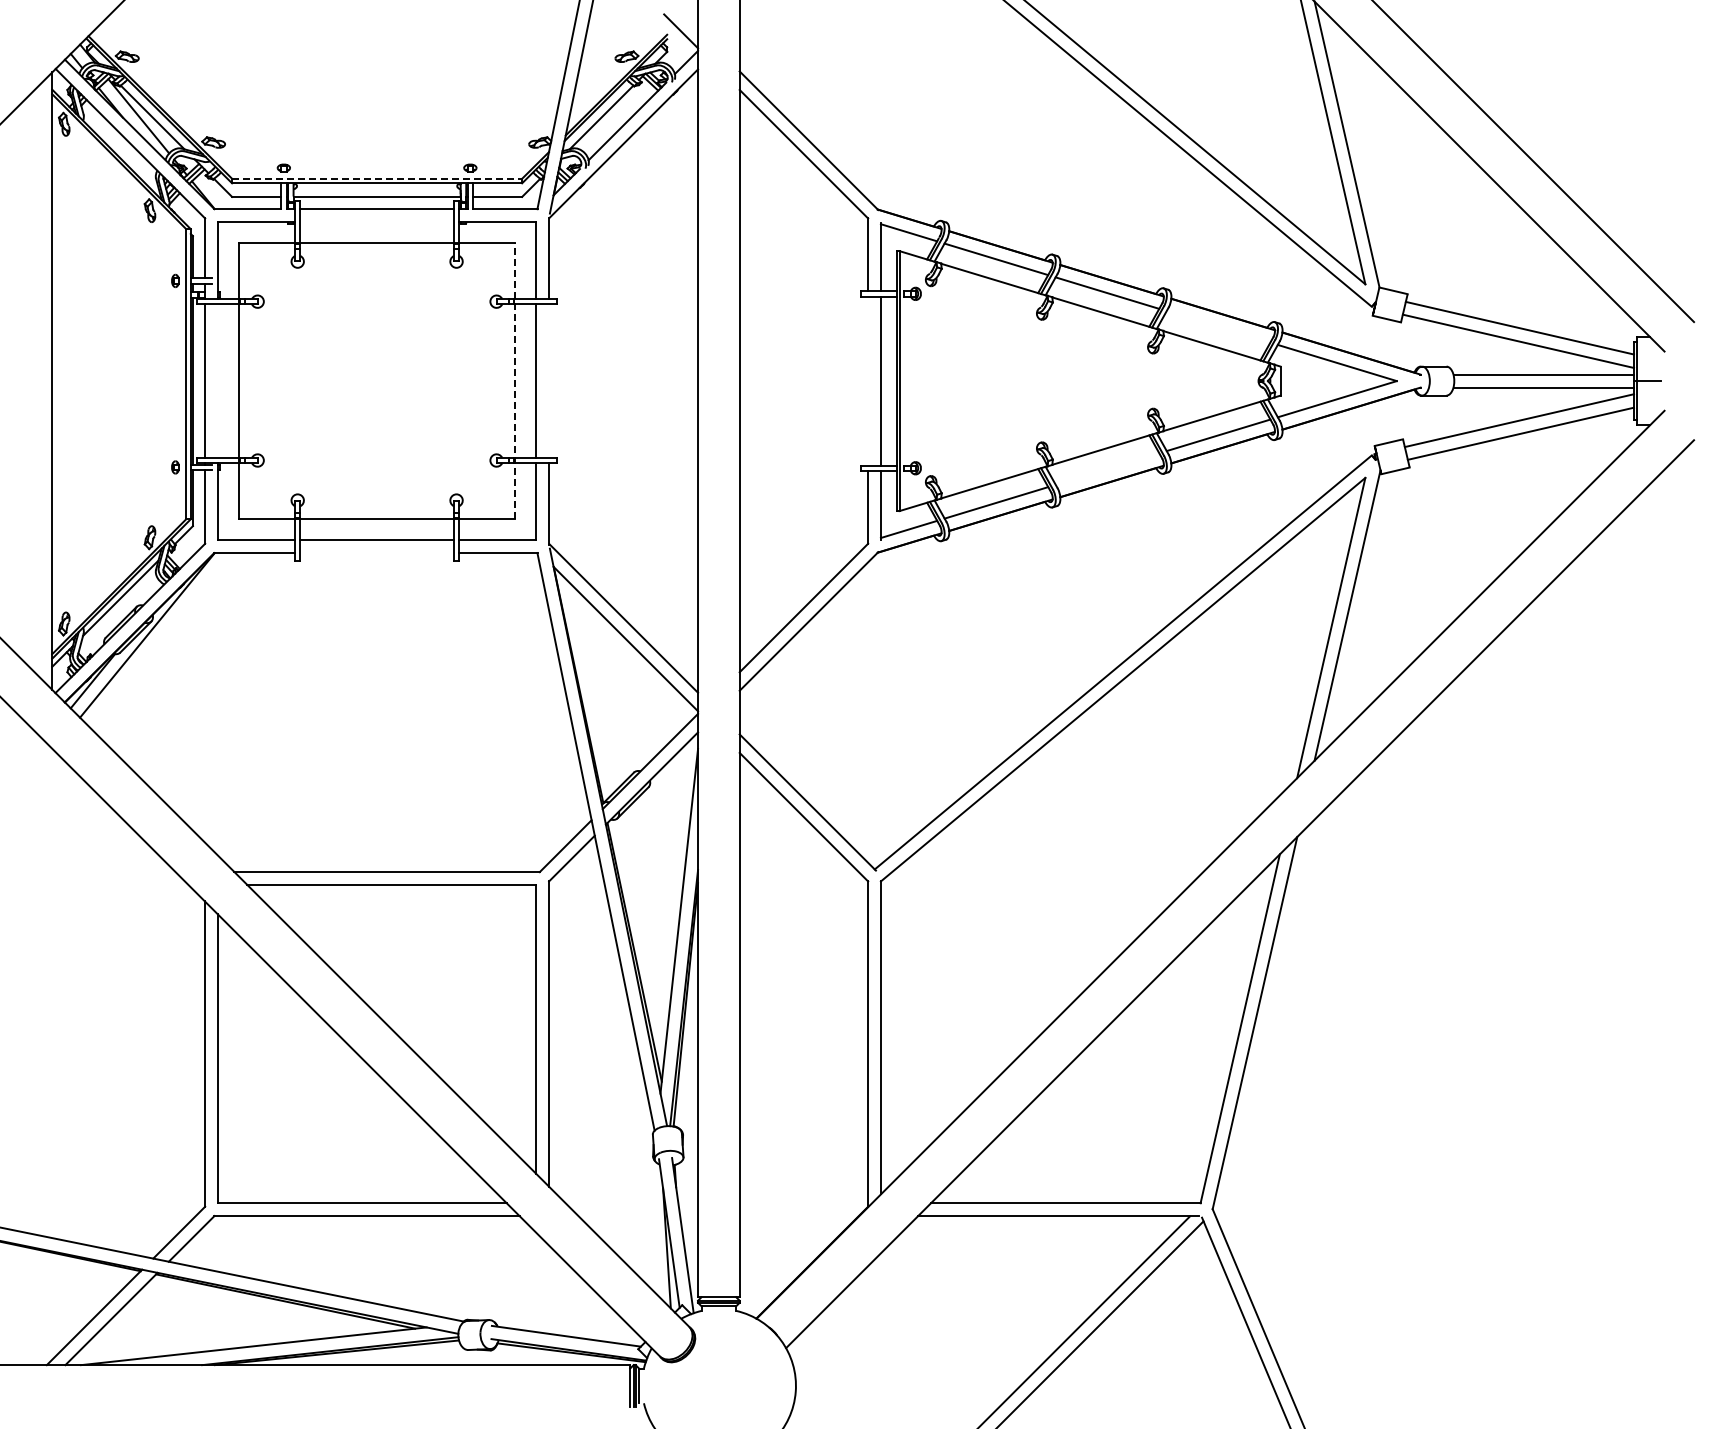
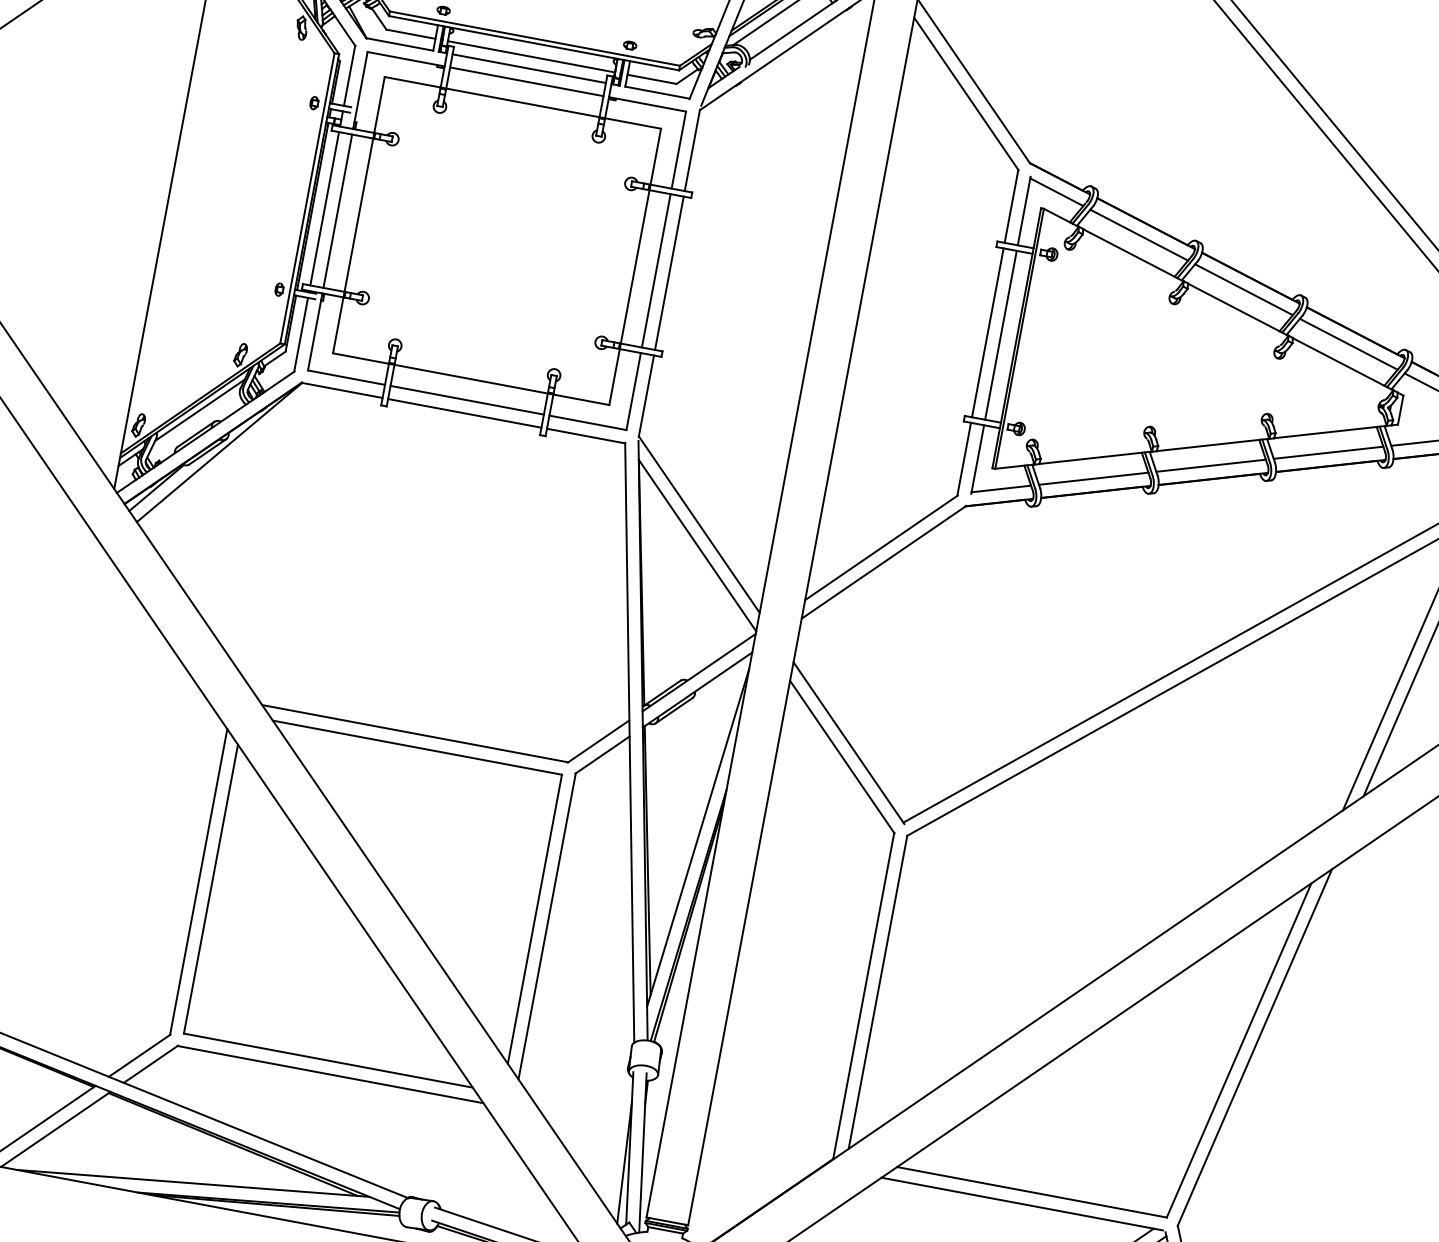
line: (377, 178) -> (535, 38), dashed -> solid
line: (376, 221) -> (526, 81), added
line: (1218, 326) -> (1348, 343), added
line: (217, 380) -> (337, 210), added
line: (515, 380) -> (635, 266), dashed -> solid
line: (549, 380) -> (669, 272), added
line: (867, 380) -> (987, 332), added
line: (1107, 468) -> (1211, 465), added
line: (376, 553) -> (464, 413), added

